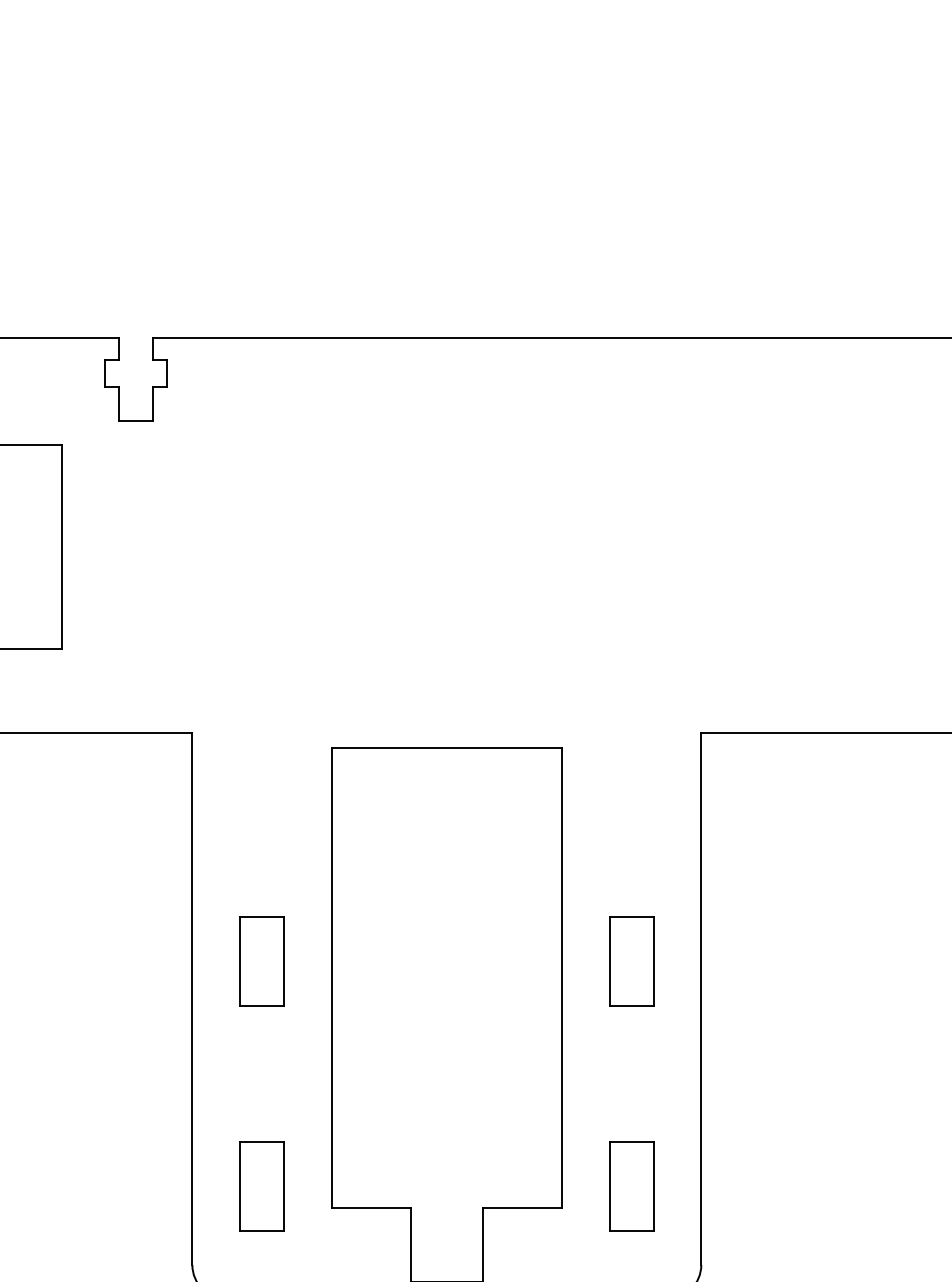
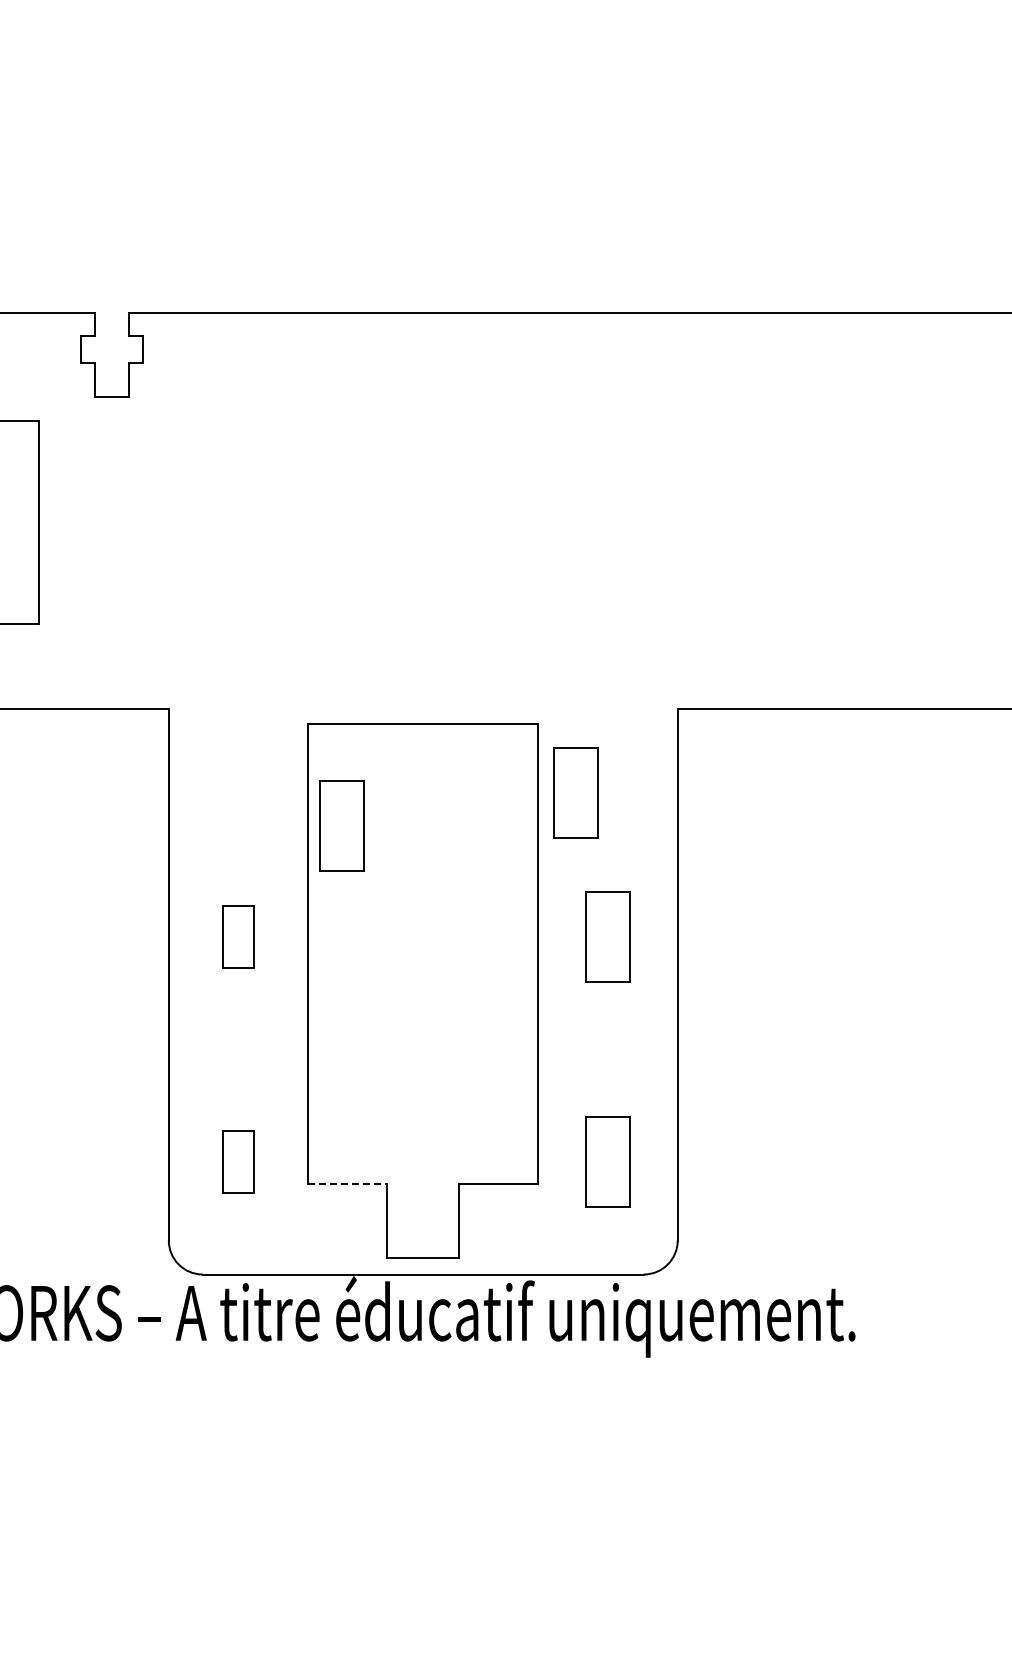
part: (599, 816) -> (575, 792), added
part: (365, 849) -> (341, 825), added
part: (262, 960) -> (238, 936), size x0.7
part: (262, 1185) -> (238, 1161), size x0.7
line: (371, 1208) -> (347, 1184), solid -> dashed

